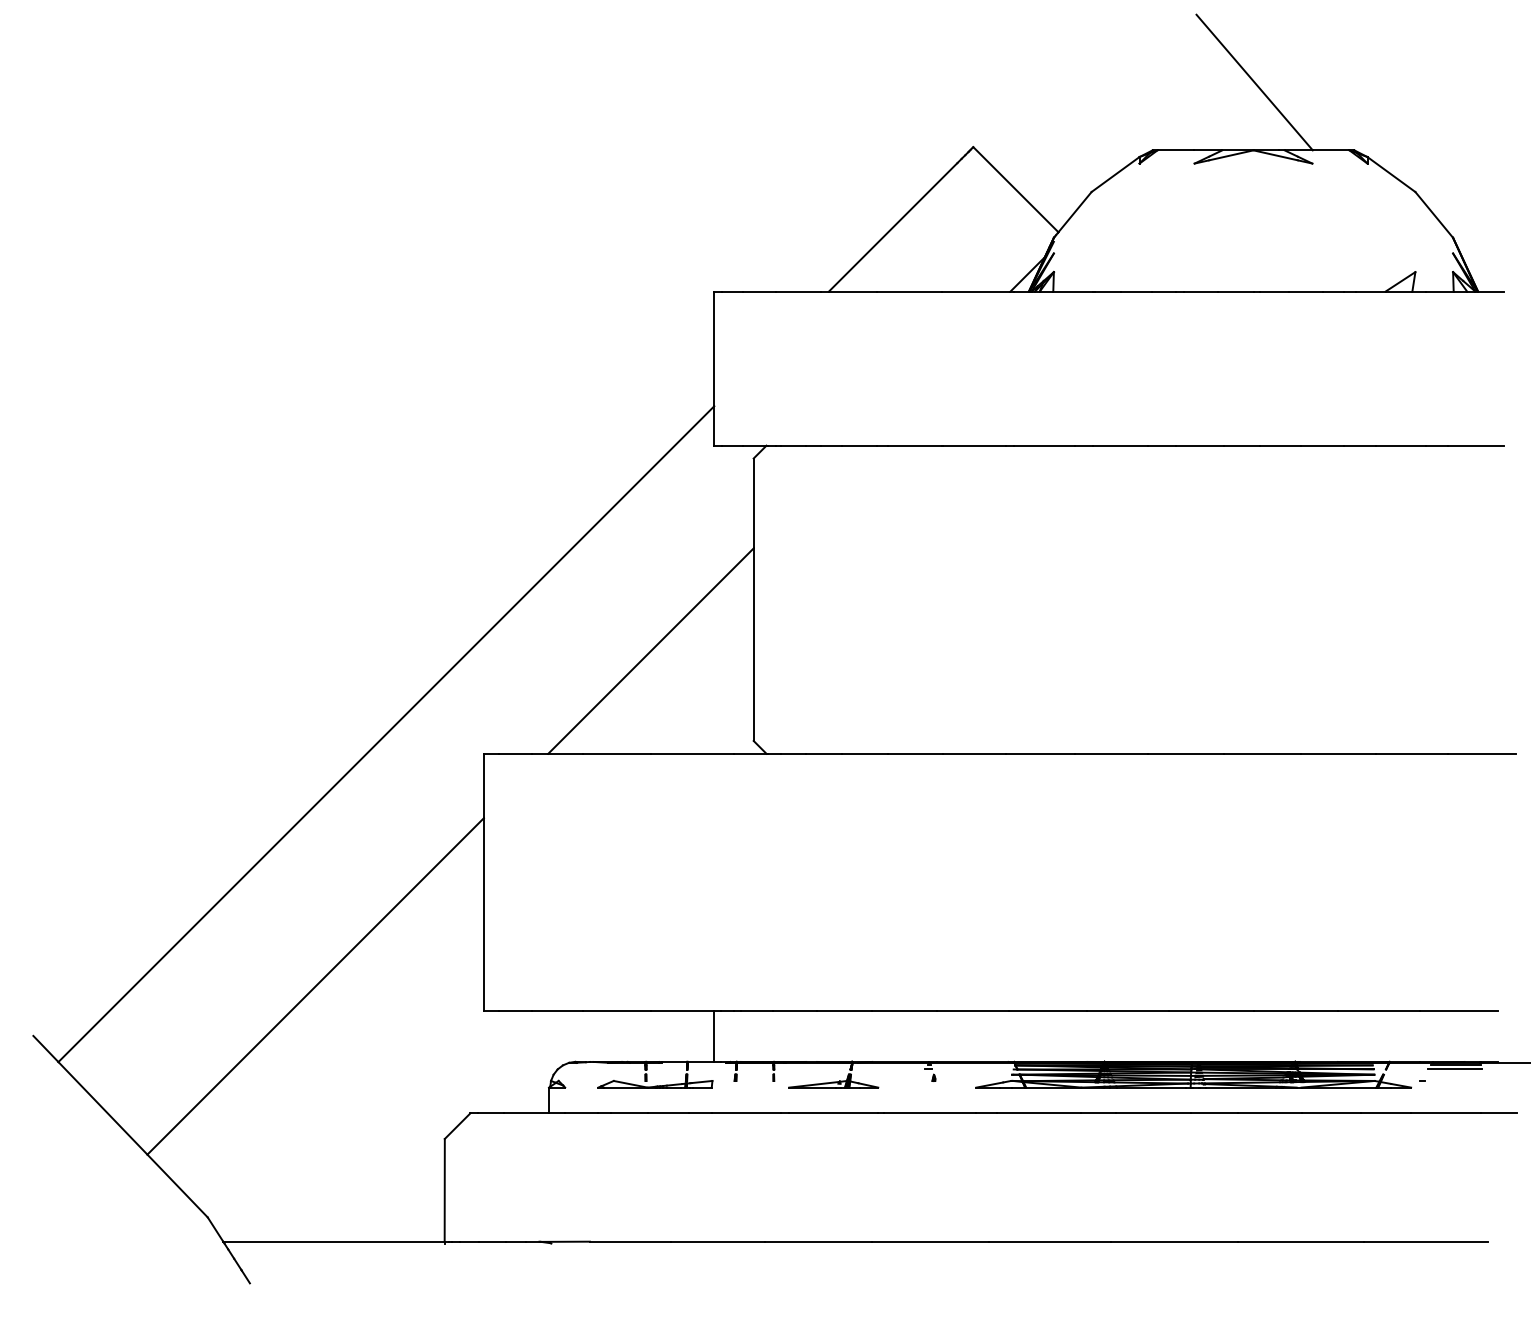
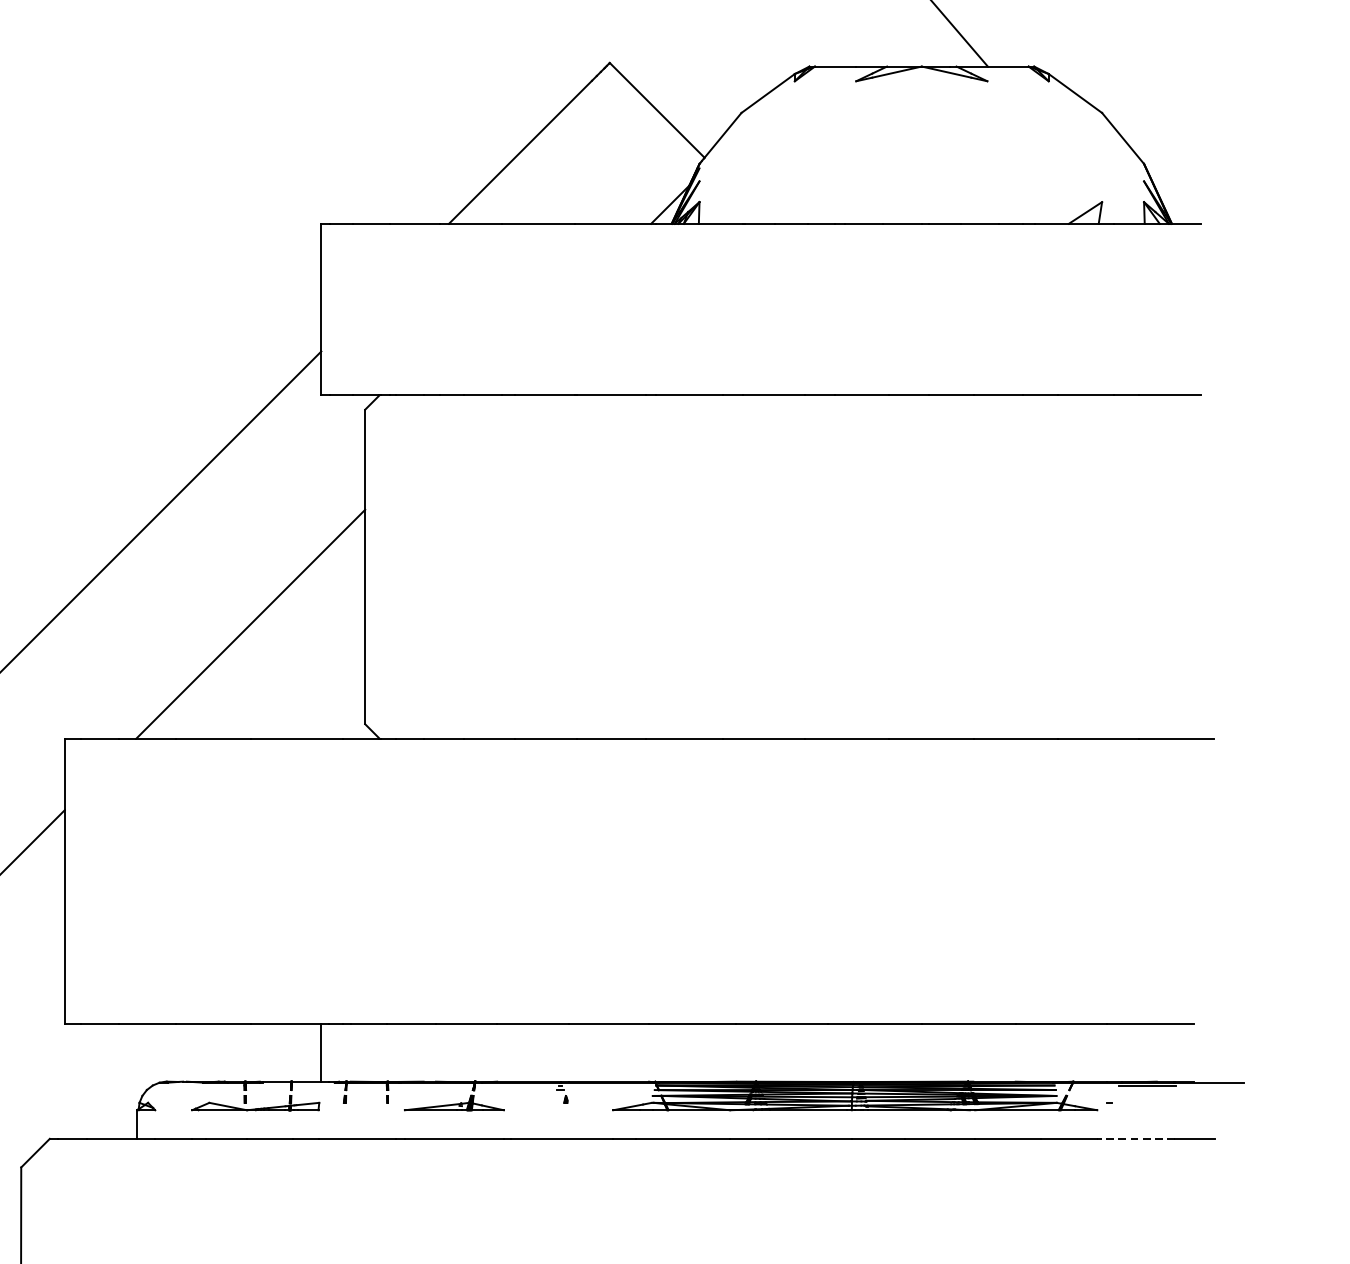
line: (1454, 1069) -> (1145, 1090), removed
line: (1446, 1113) -> (1136, 1139), solid -> dashed

